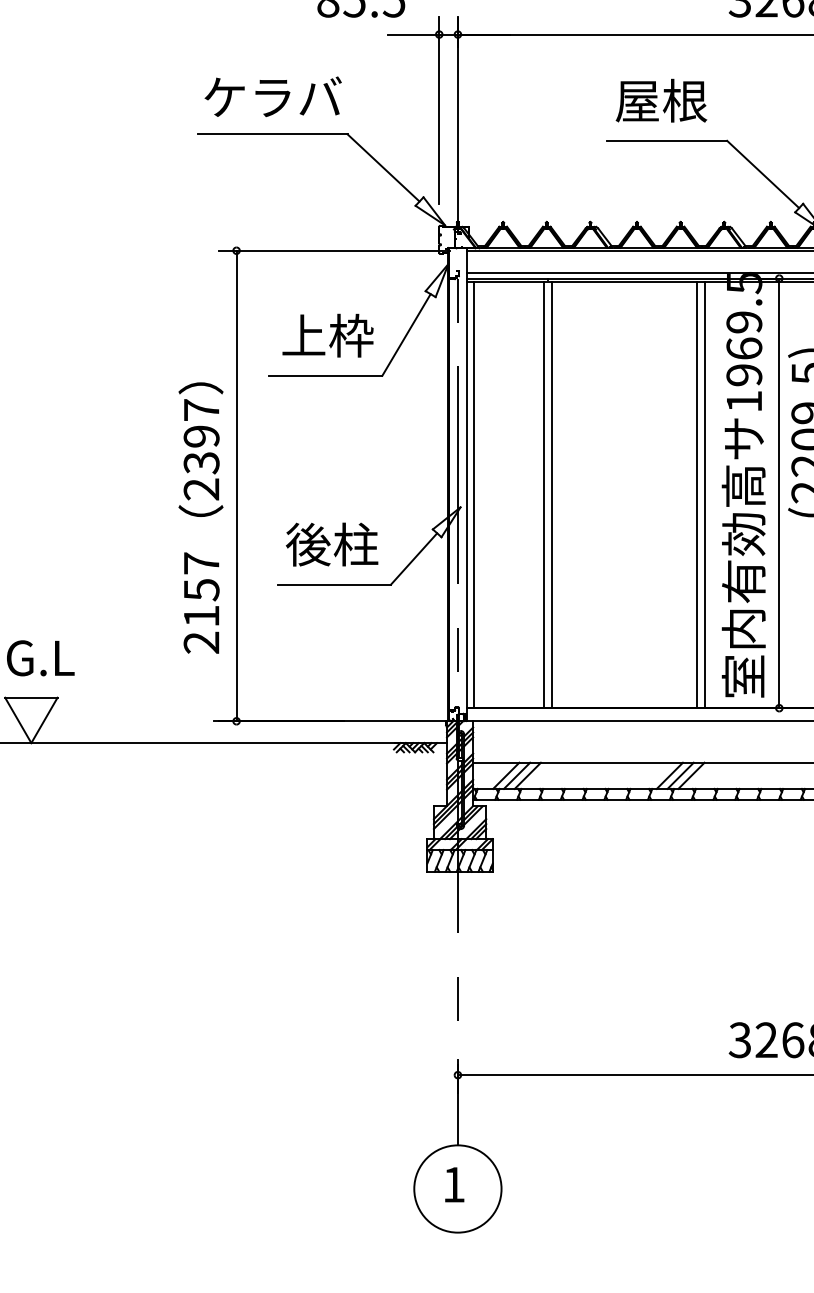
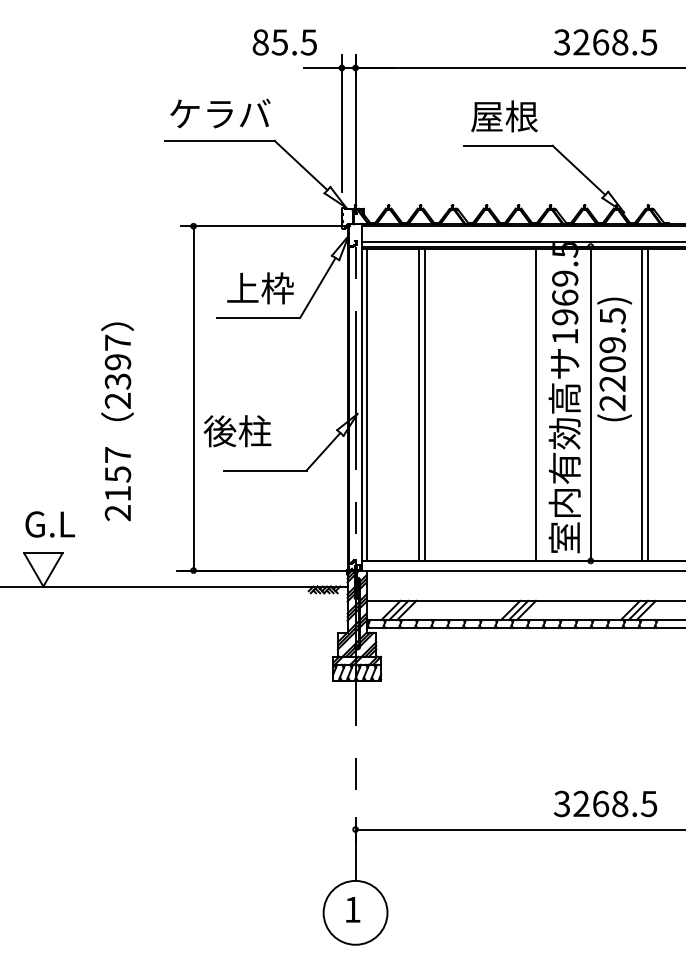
line: (696, 494) -> (530, 404), removed
text: (200, 517) -> (117, 421), moved
text: (332, 544) -> (237, 431), moved

